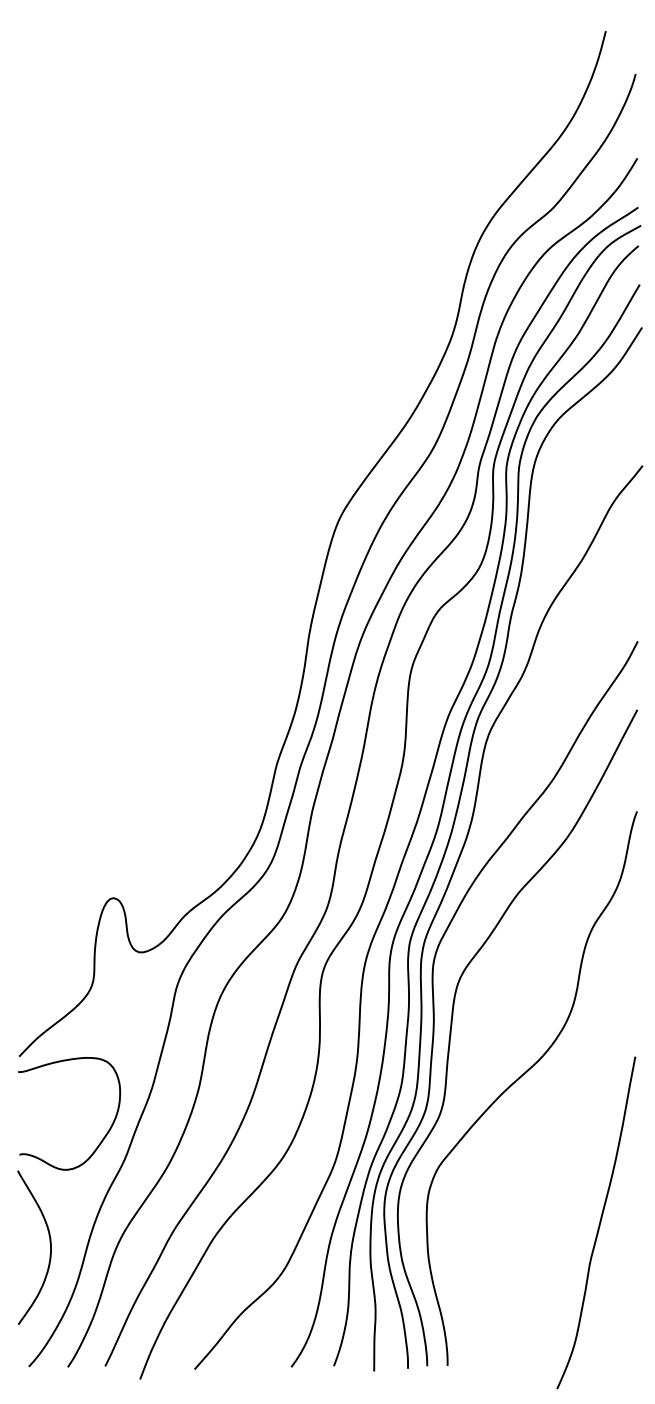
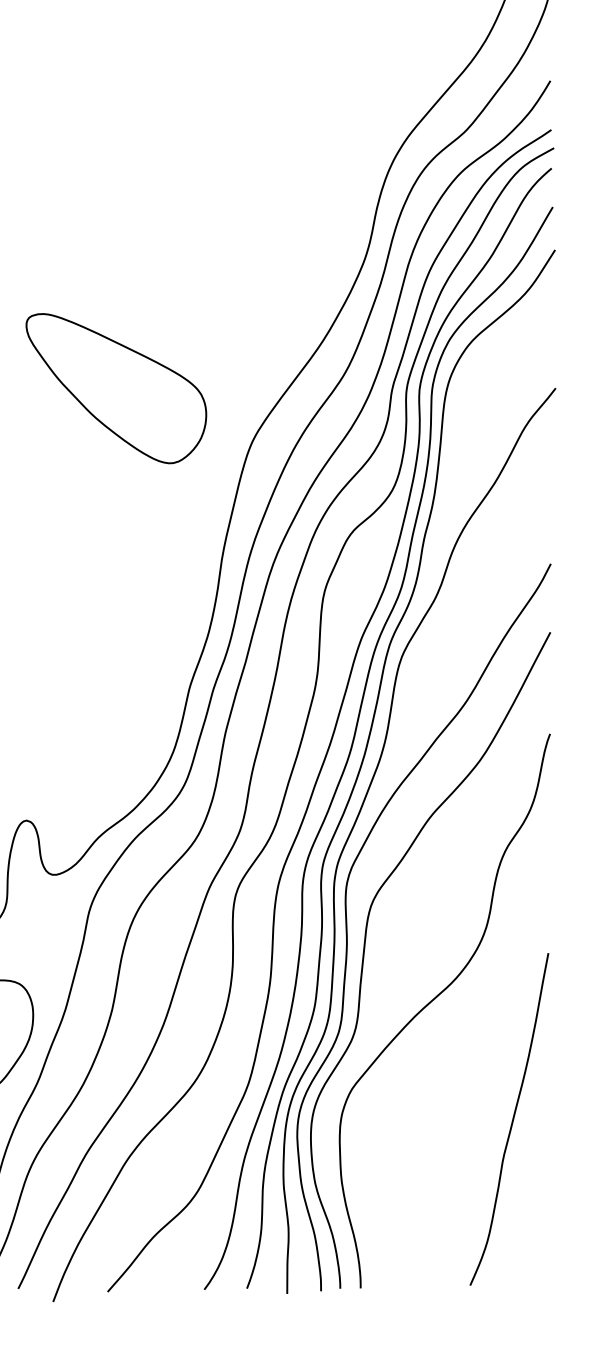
part: (203, 465) -> (116, 387), added
curve: (598, 1224) -> (511, 1120), moved

